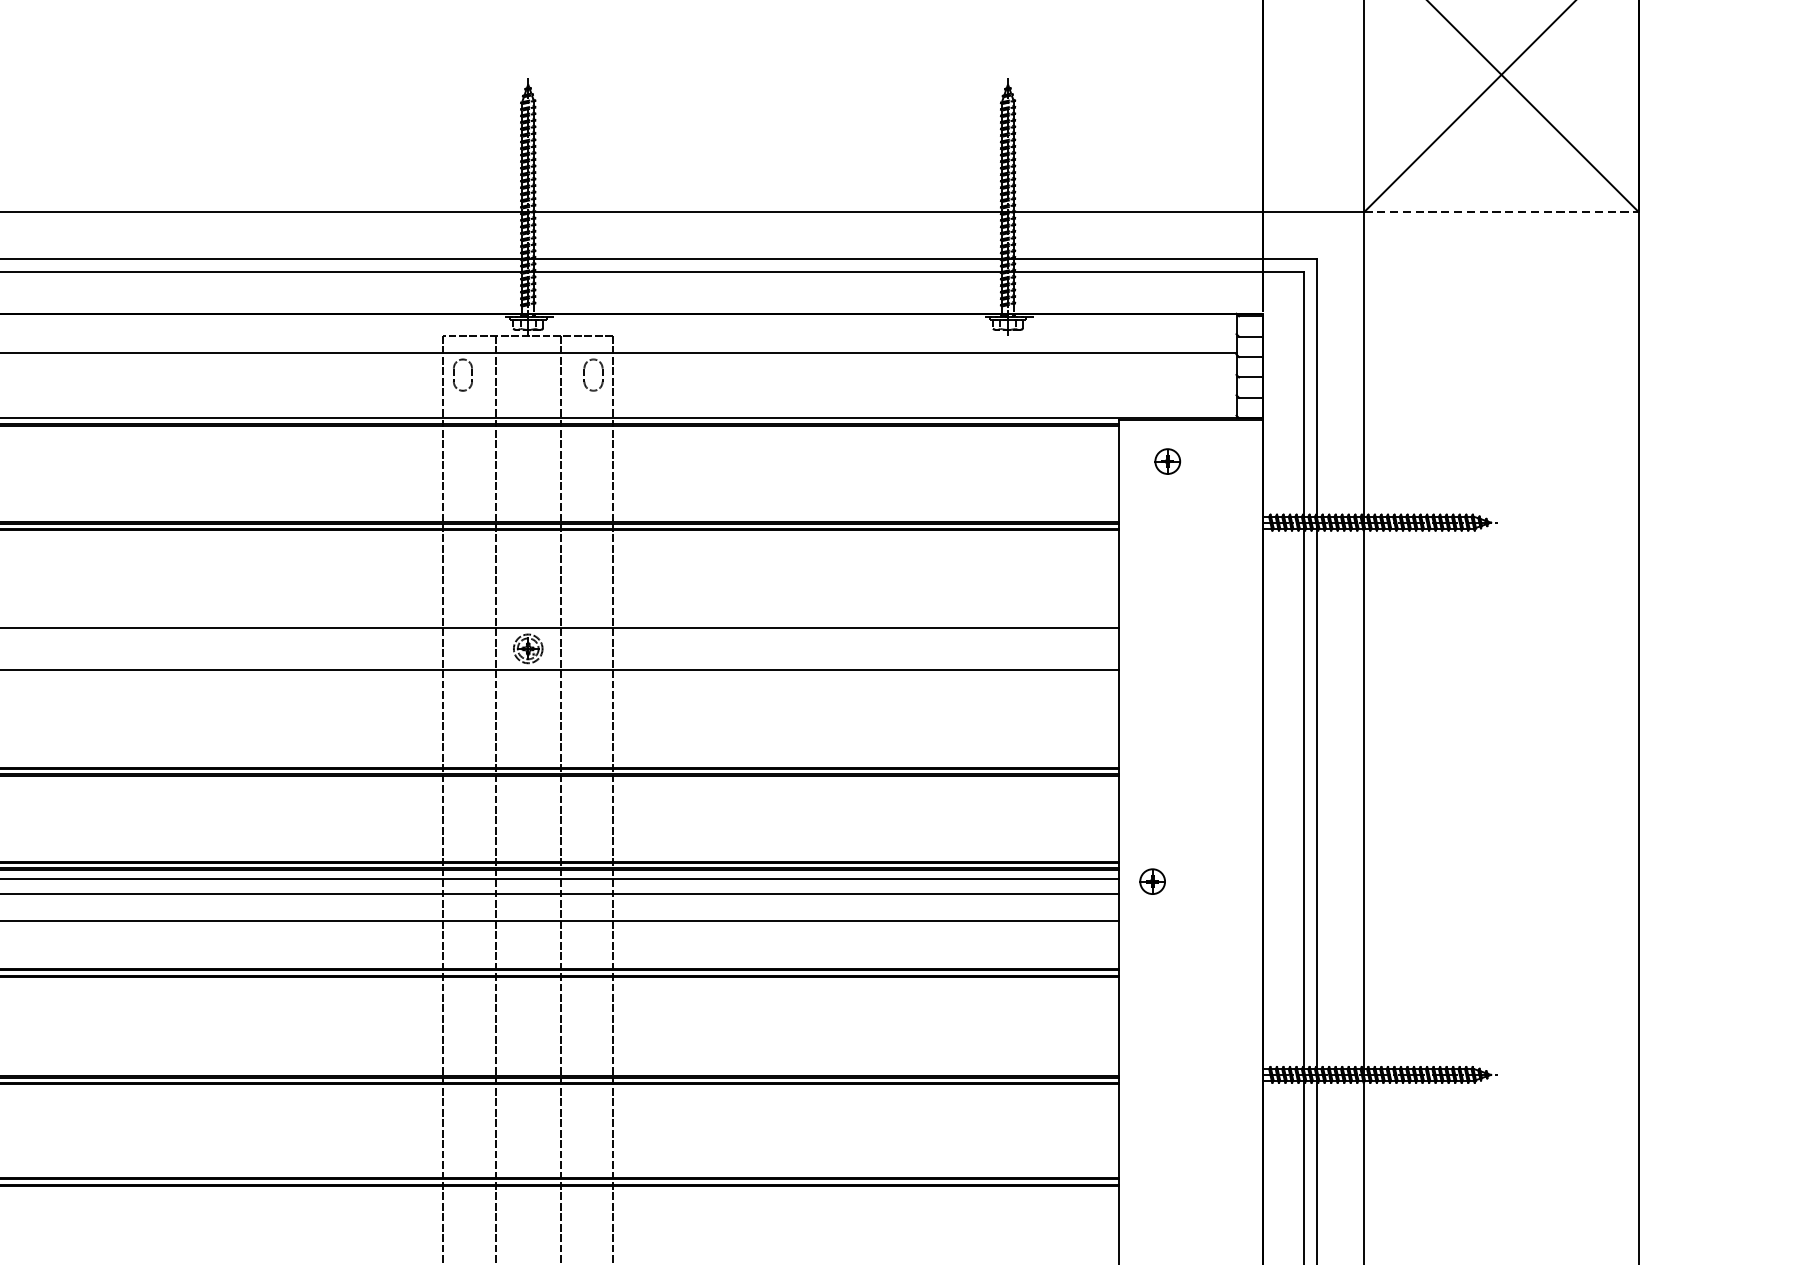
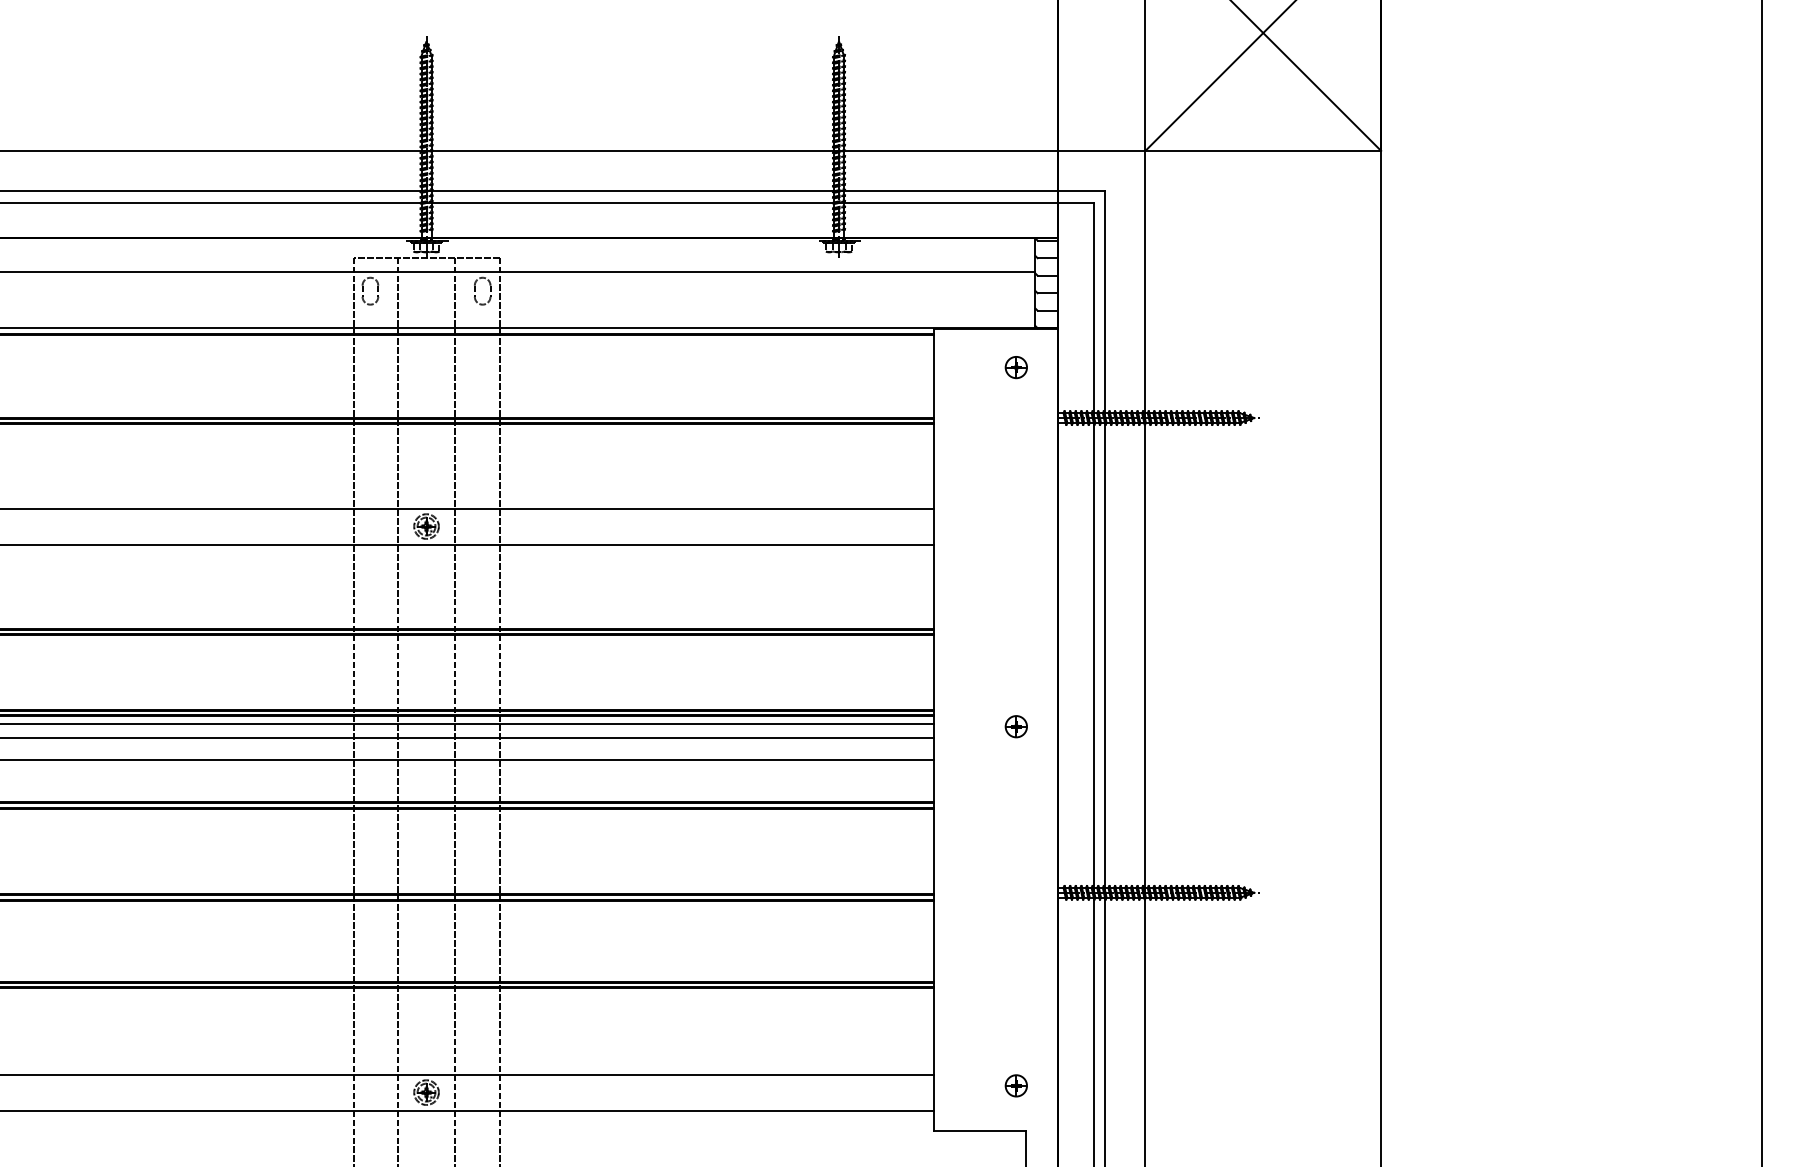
line: (1501, 211) -> (1263, 150), dashed -> solid
part: (1166, 461) -> (1015, 367), moved
part: (1151, 881) -> (1015, 726), moved

